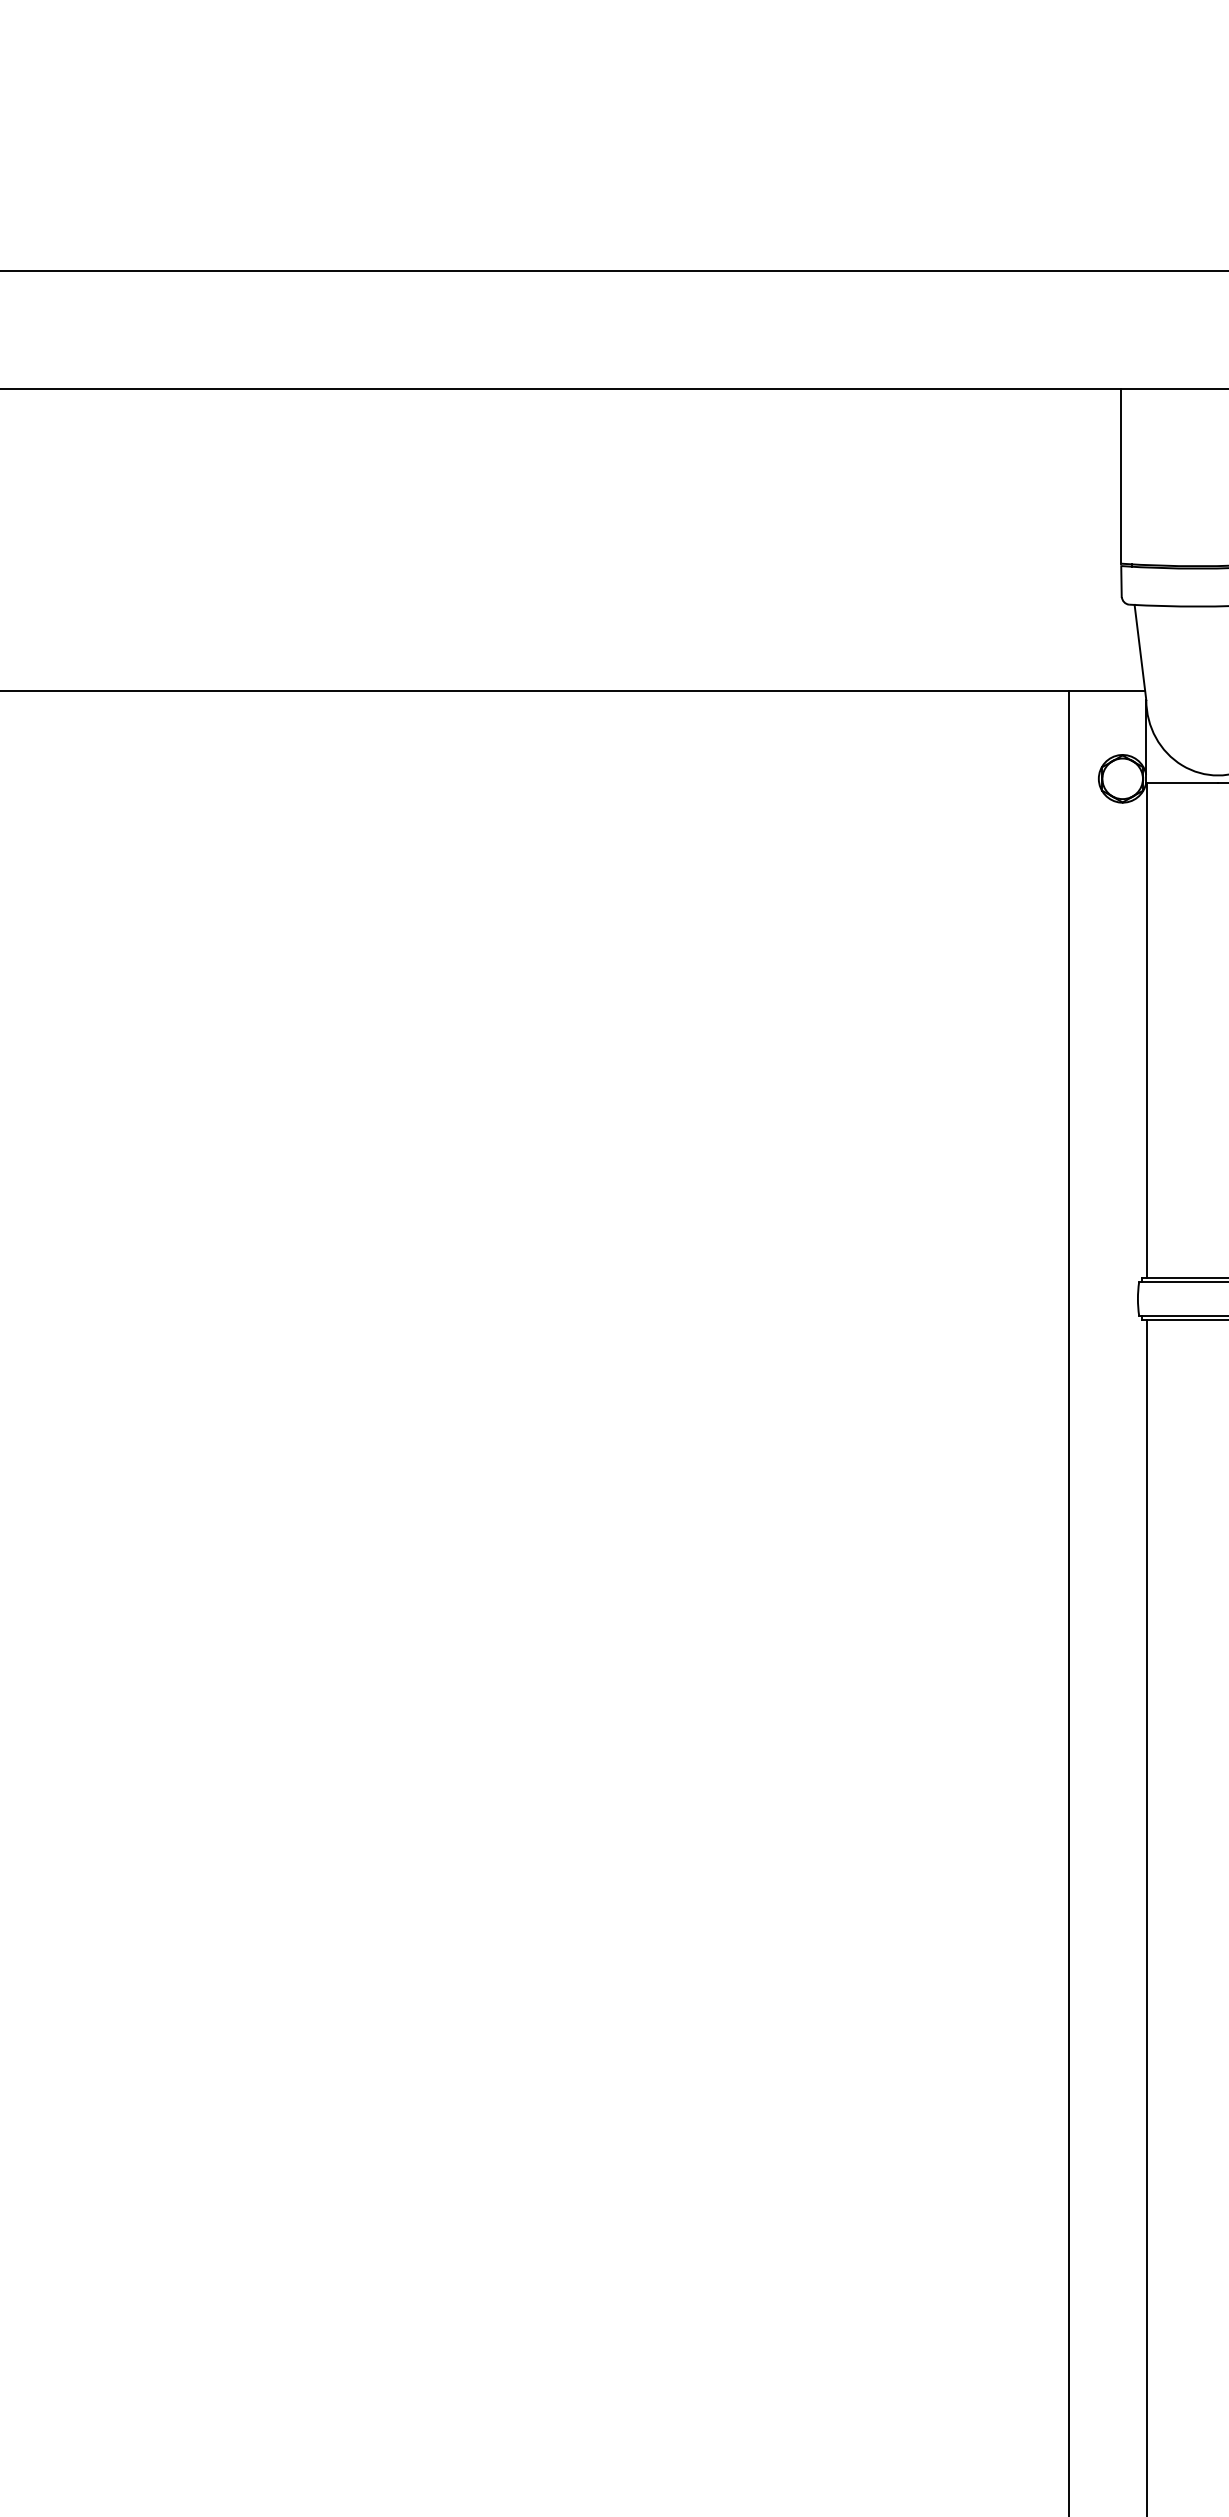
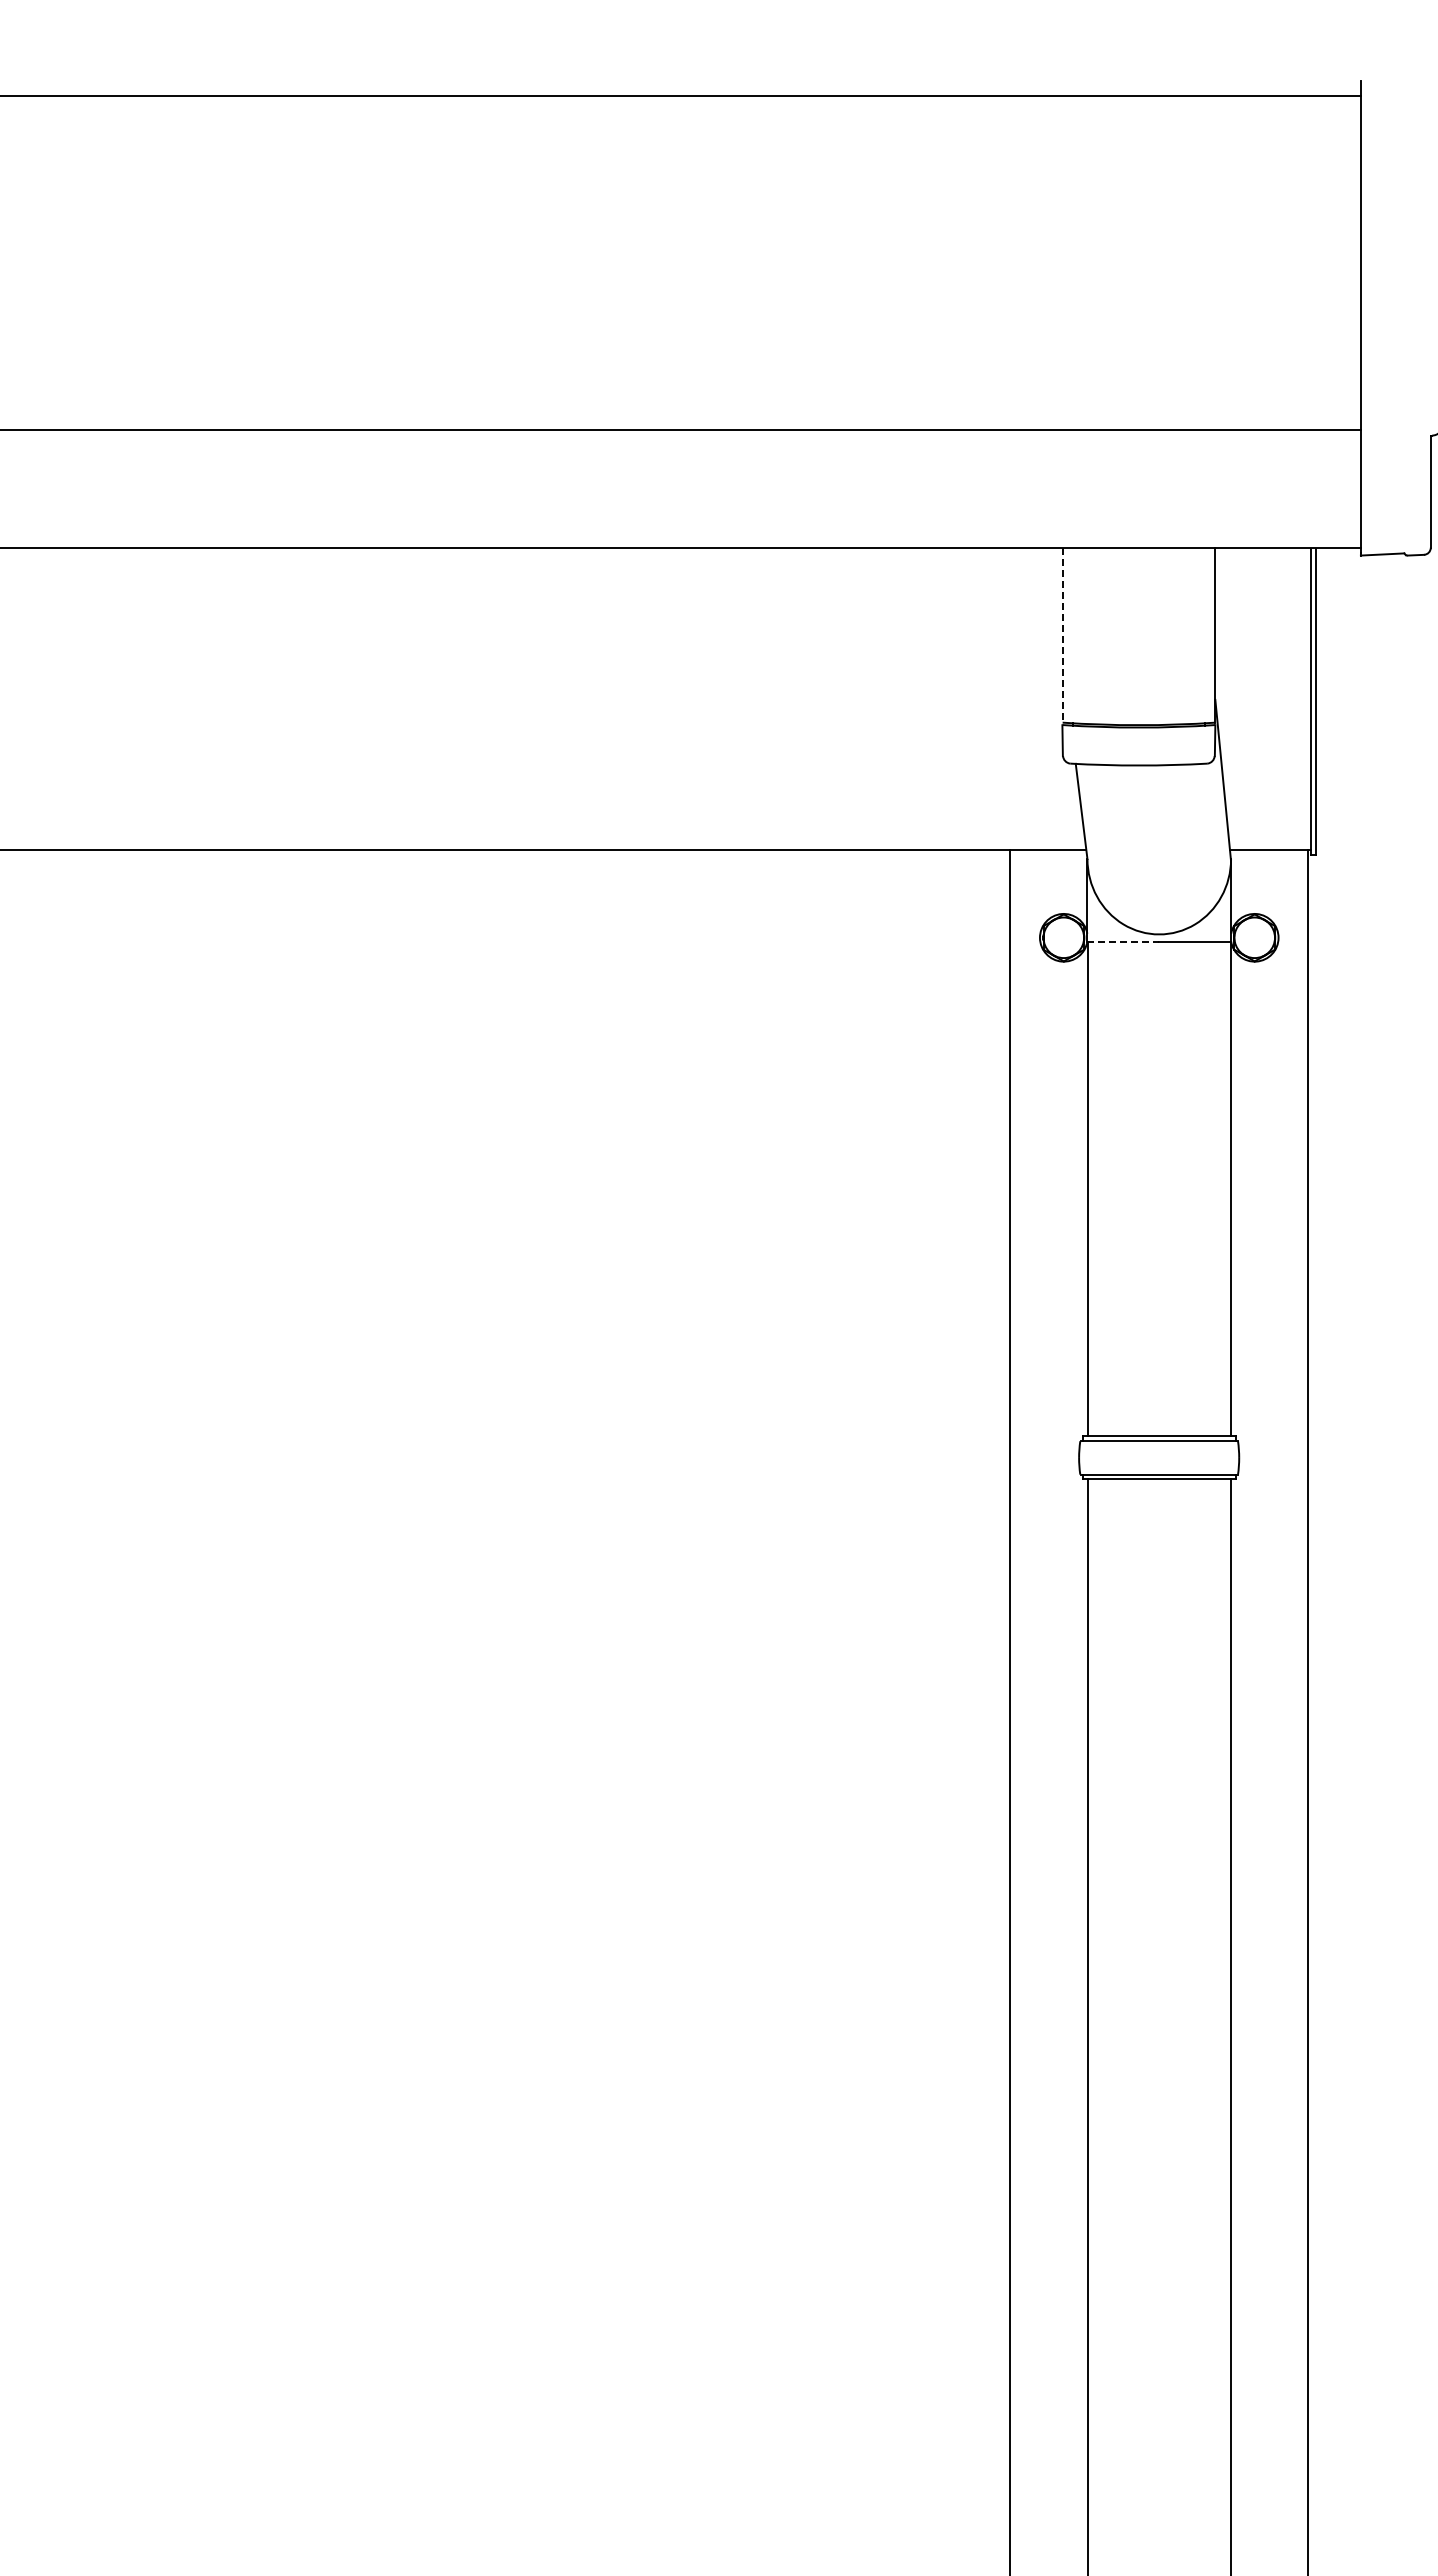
line: (1121, 477) -> (1062, 636), solid -> dashed
line: (1182, 782) -> (1123, 941), solid -> dashed

